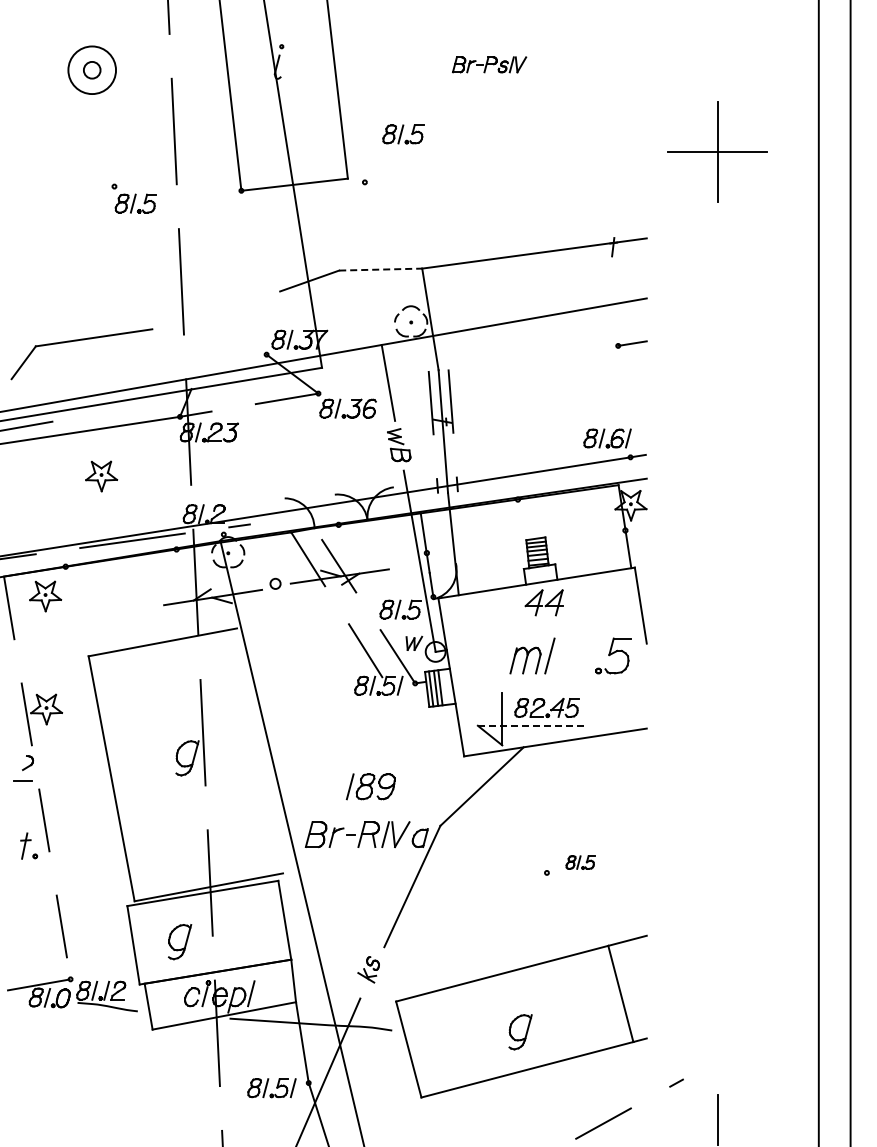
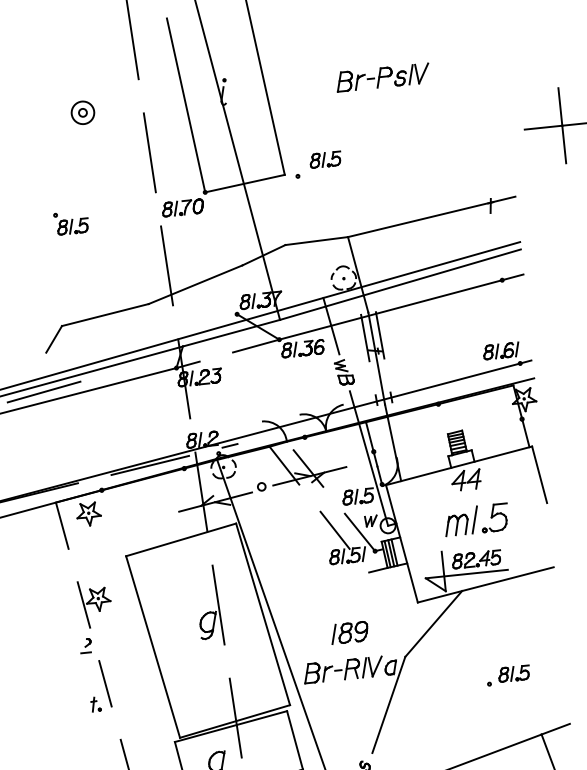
part: (489, 64) -> (382, 77), size x1.67
part: (91, 69) -> (82, 112), size x0.62
part: (403, 134) -> (325, 159), moved
part: (133, 198) -> (70, 222), moved
part: (209, 208) -> (182, 208), added
line: (380, 269) -> (316, 241), dashed -> solid
line: (216, 310) -> (195, 284), added
line: (484, 337) -> (400, 284), added
line: (468, 369) -> (390, 309), added
part: (101, 476) -> (121, 419), removed
part: (613, 655) -> (494, 517), moved
line: (416, 708) -> (378, 570), added
line: (532, 725) -> (467, 573), dashed -> solid
line: (260, 750) -> (263, 614), added
part: (23, 767) -> (85, 645), size x0.71
part: (28, 846) -> (95, 704), size x0.71
part: (580, 862) -> (514, 673), size x1.43

